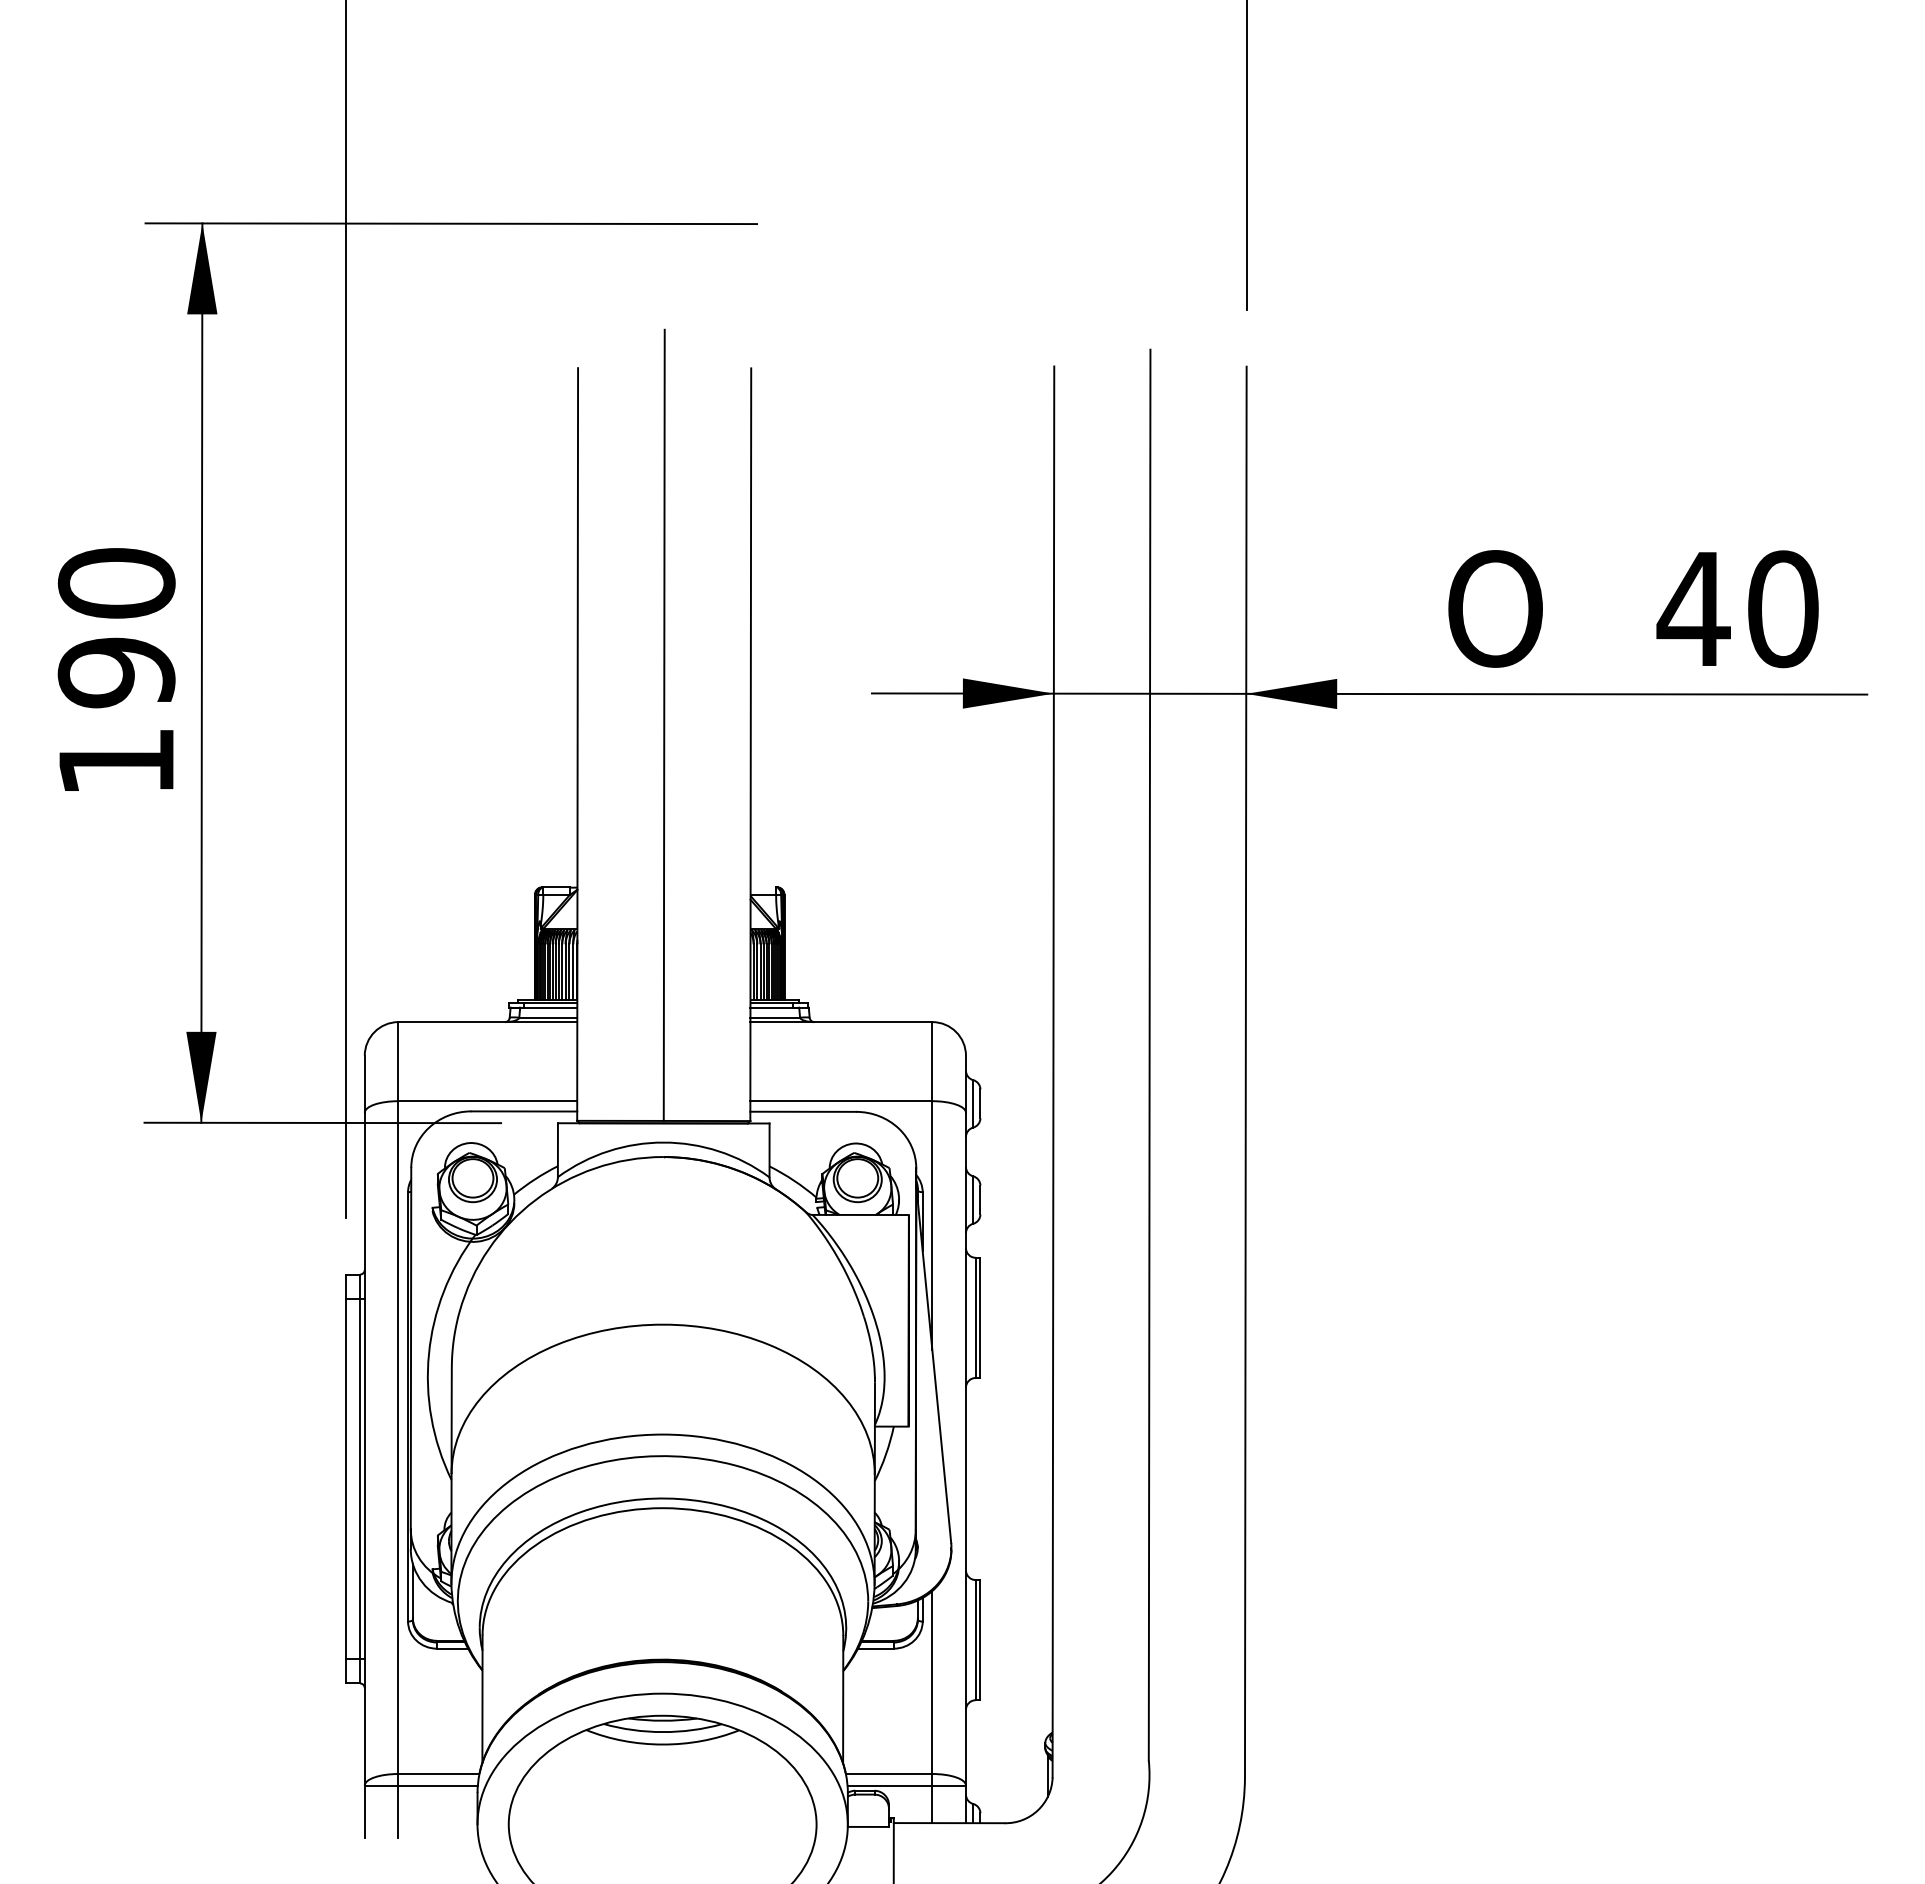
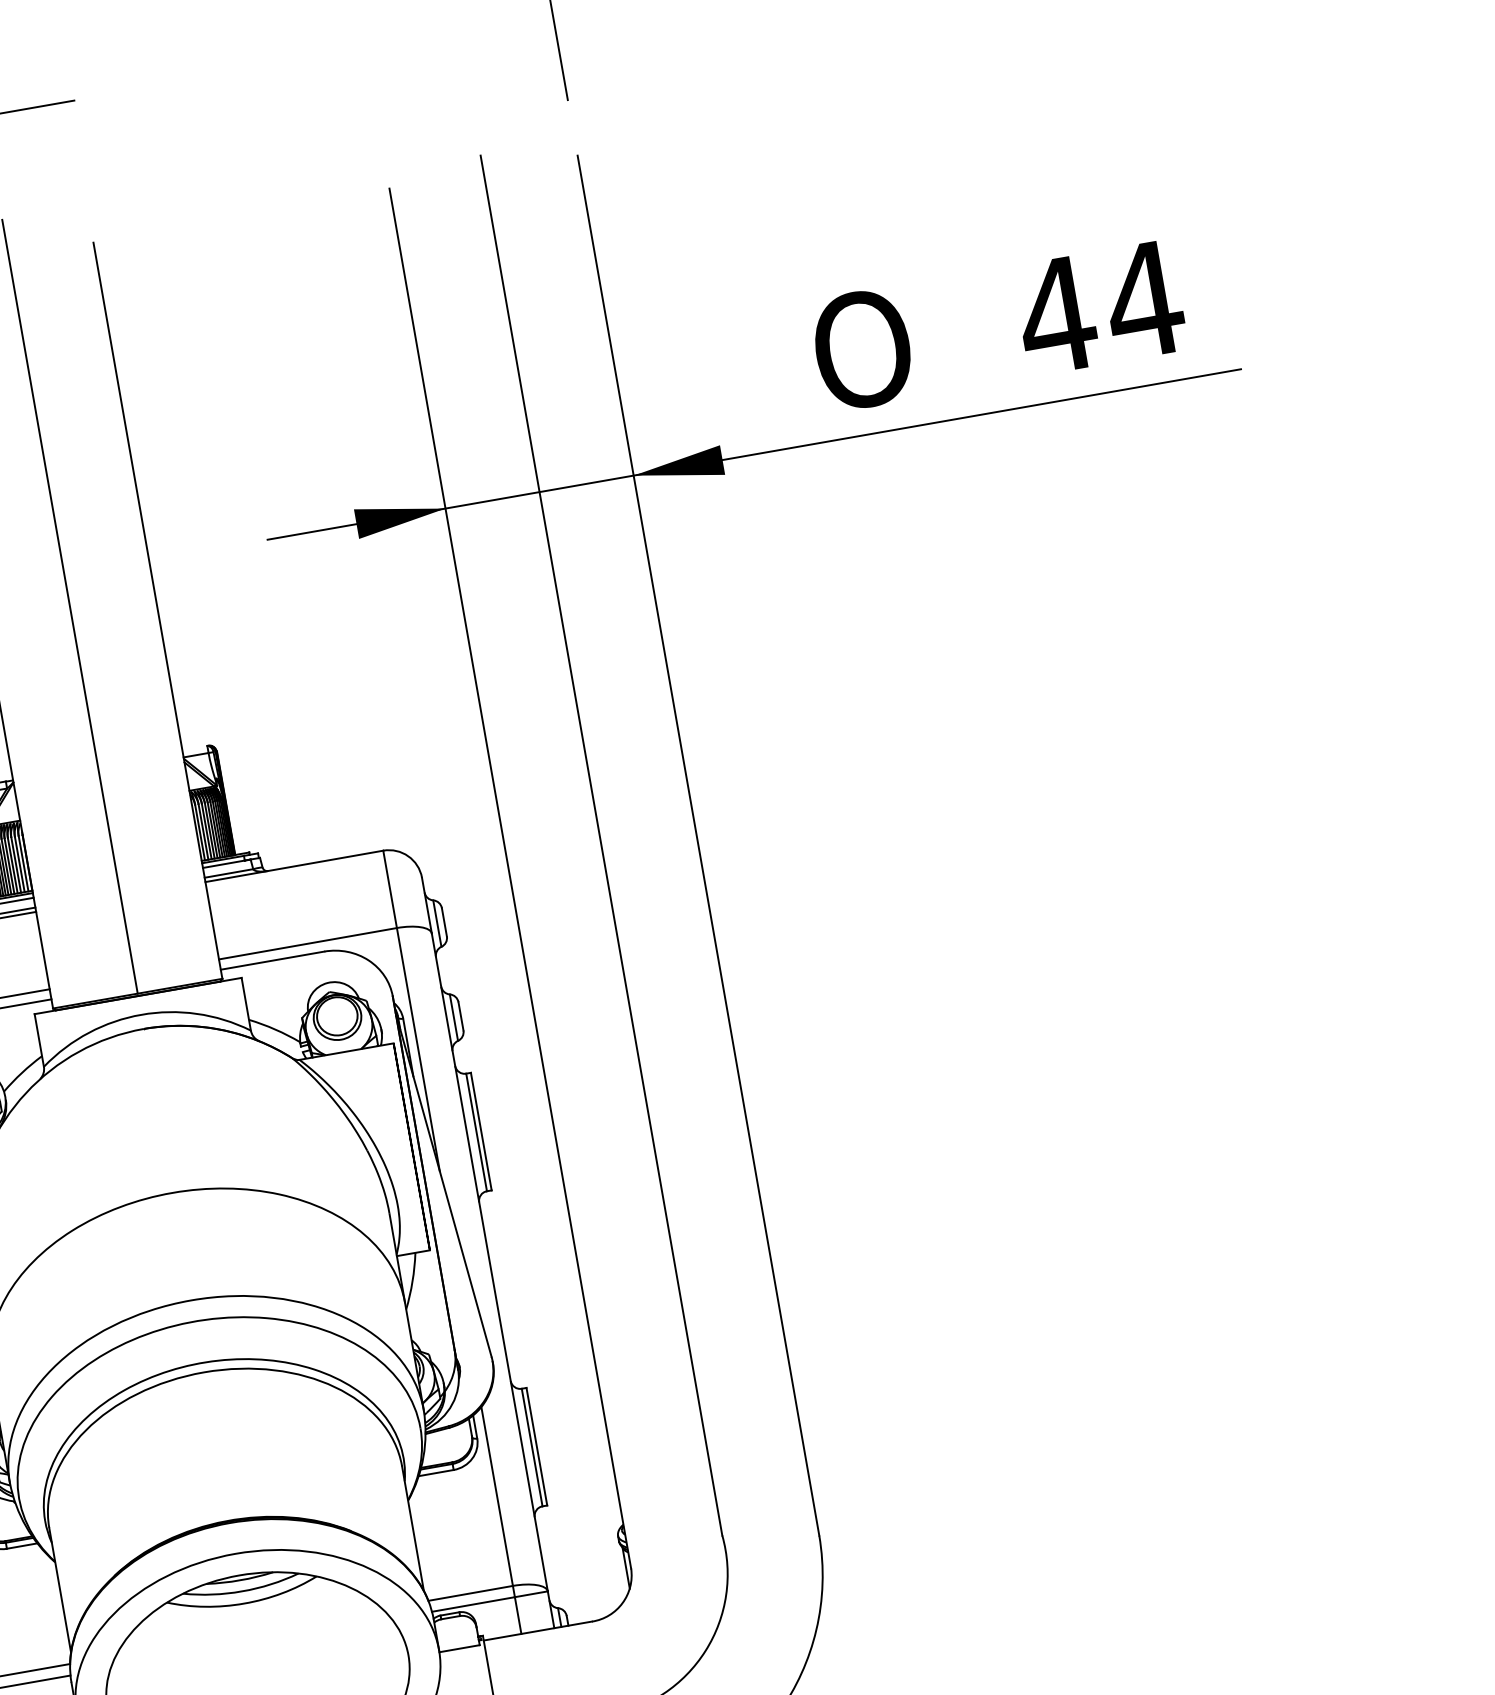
text: (1782, 609) -> (1143, 300), 40 -> 44

